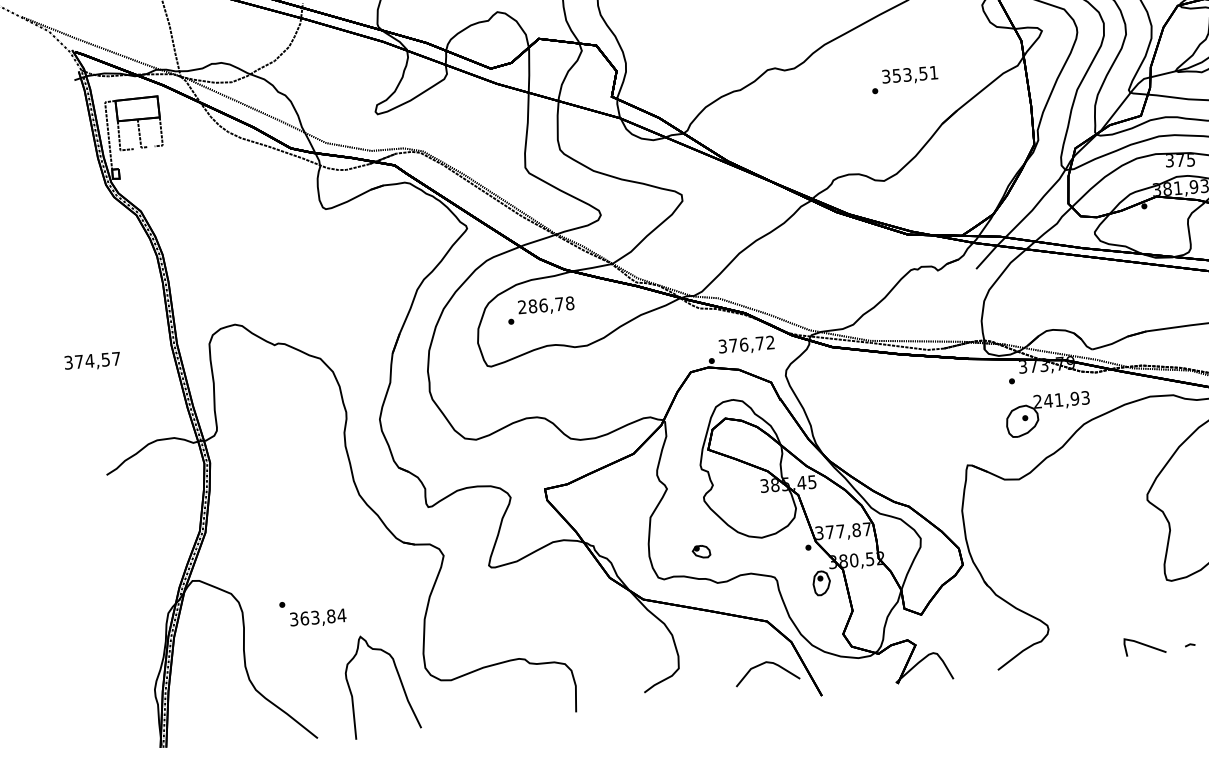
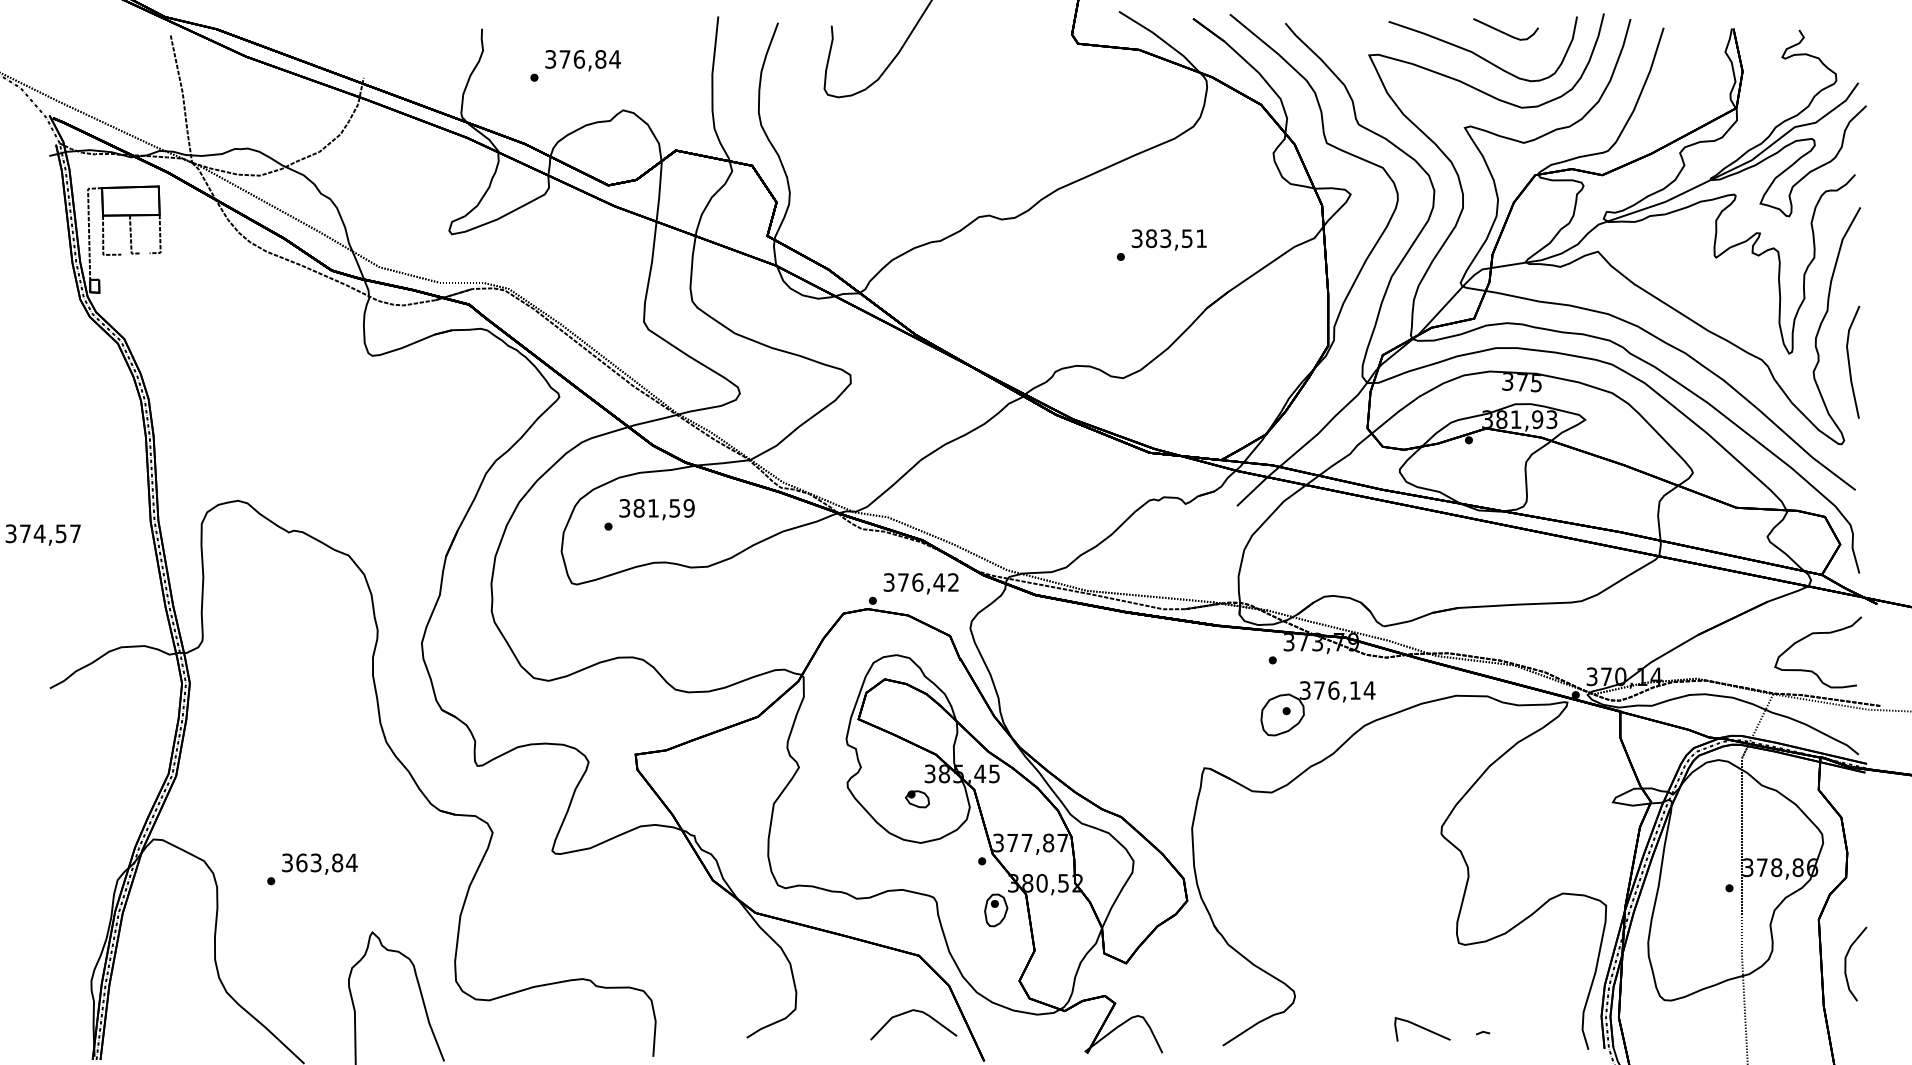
text: (896, 75) -> (1151, 238), 353,51 -> 383,51
text: (545, 305) -> (656, 508), 286,78 -> 381,59
text: (760, 343) -> (939, 582), 376,72 -> 376,42
text: (1061, 399) -> (1337, 690), 241,93 -> 376,14
part: (701, 551) -> (917, 799), moved
text: (317, 617) -> (319, 863), moved

